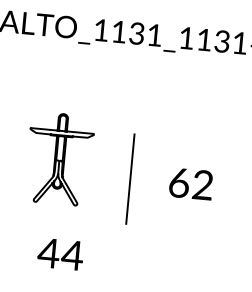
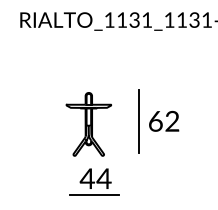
part: (59, 159) -> (88, 124), moved
text: (191, 182) -> (164, 120), moved
line: (56, 276) -> (94, 194), added

